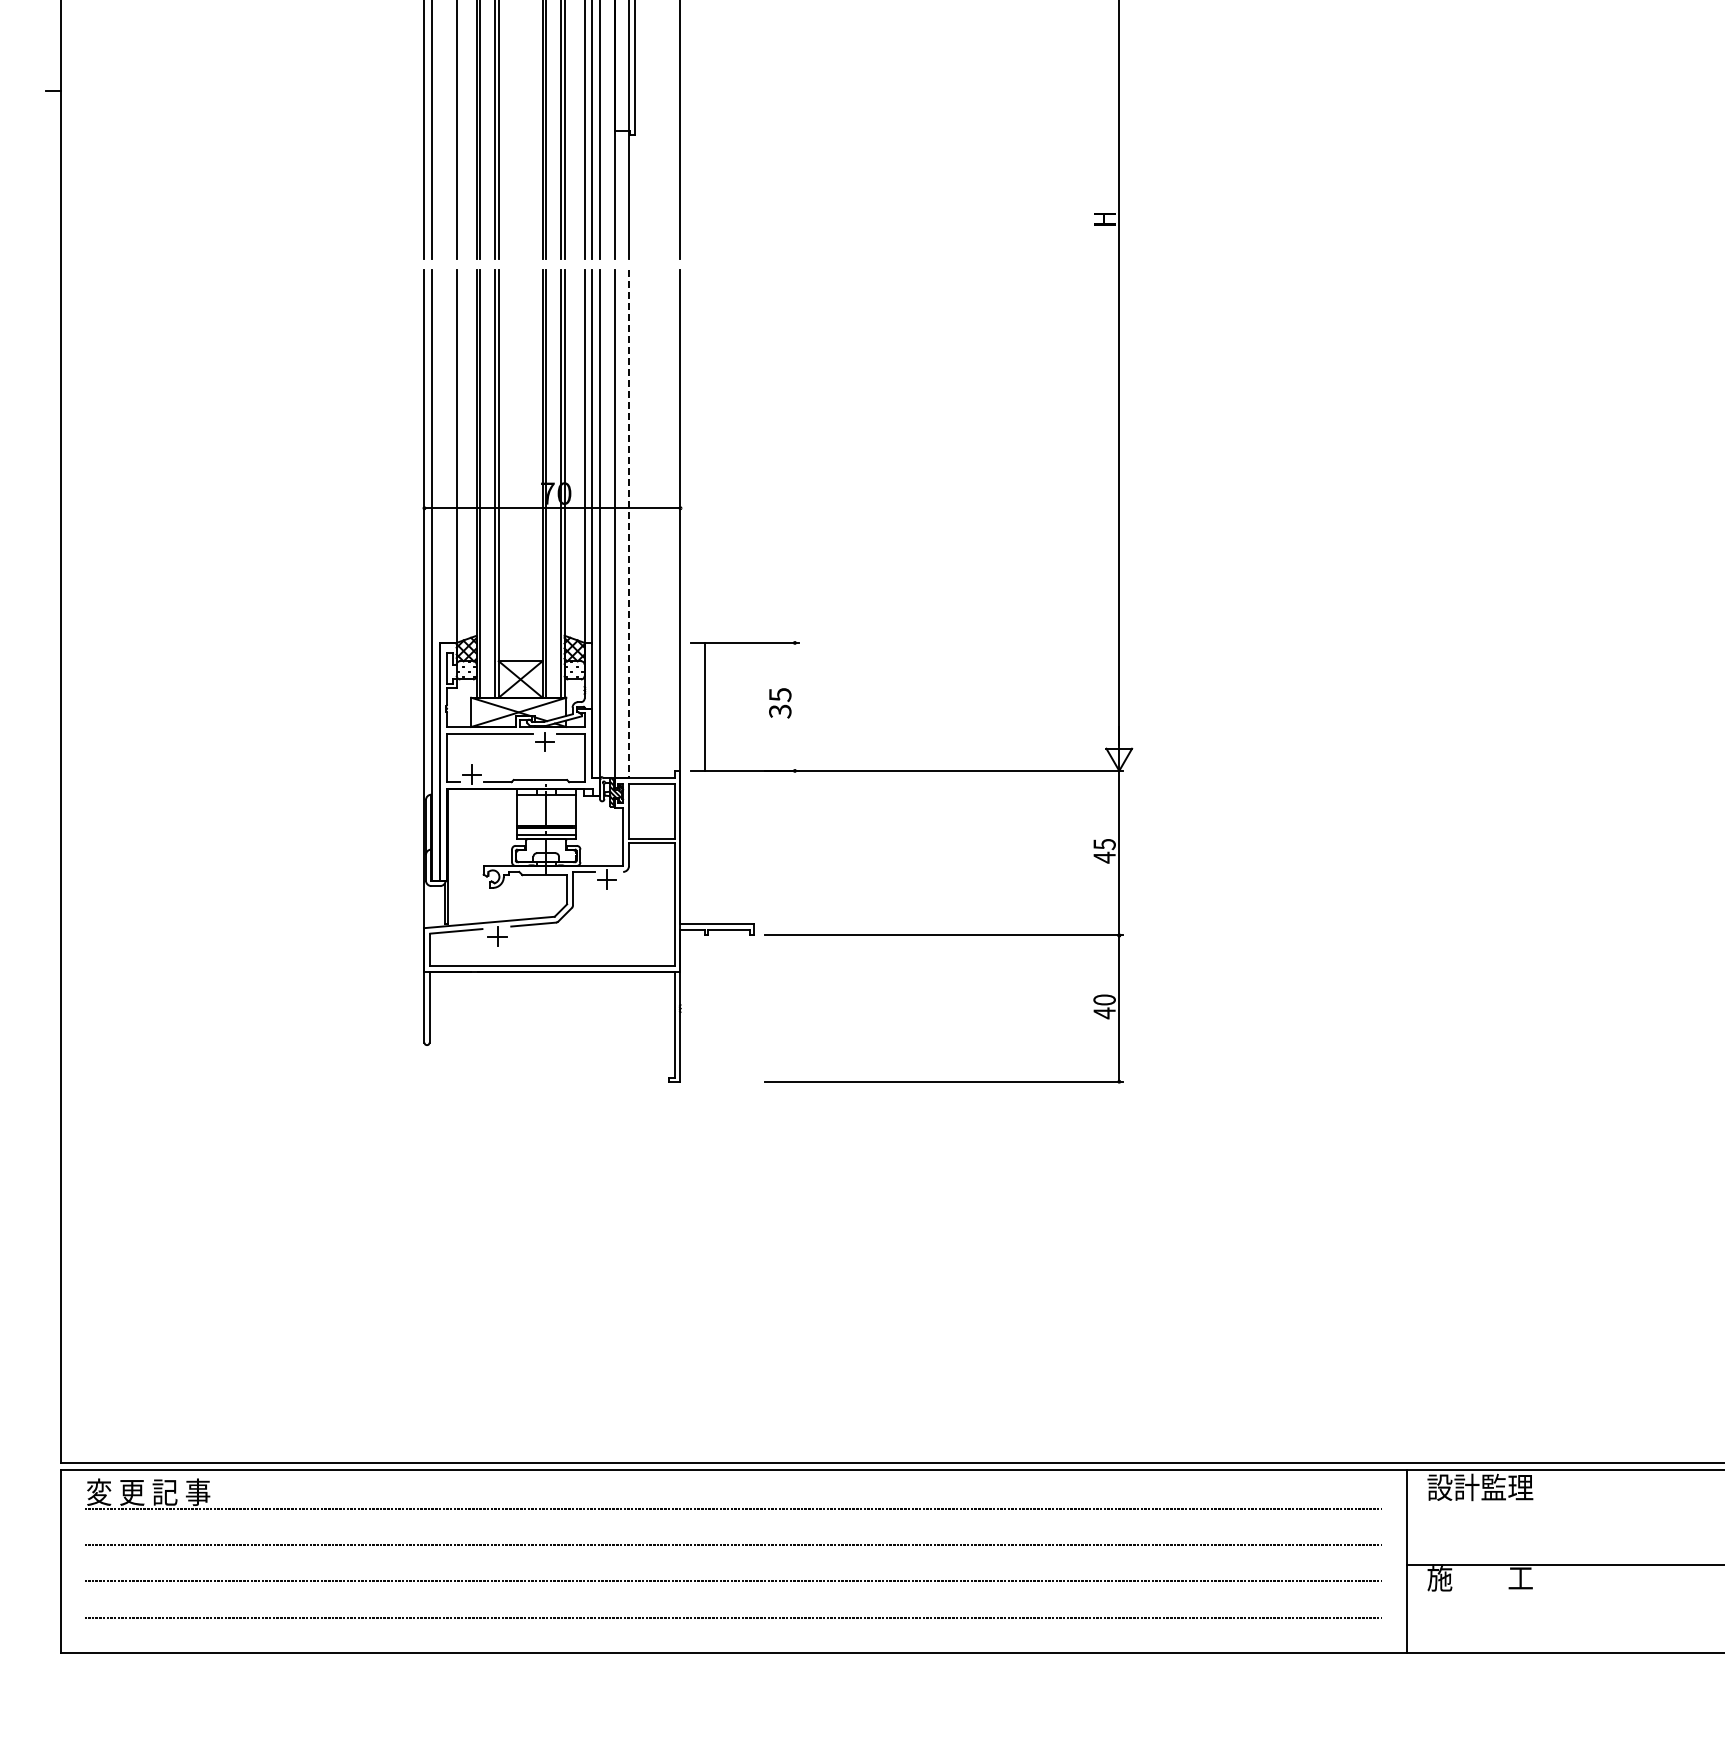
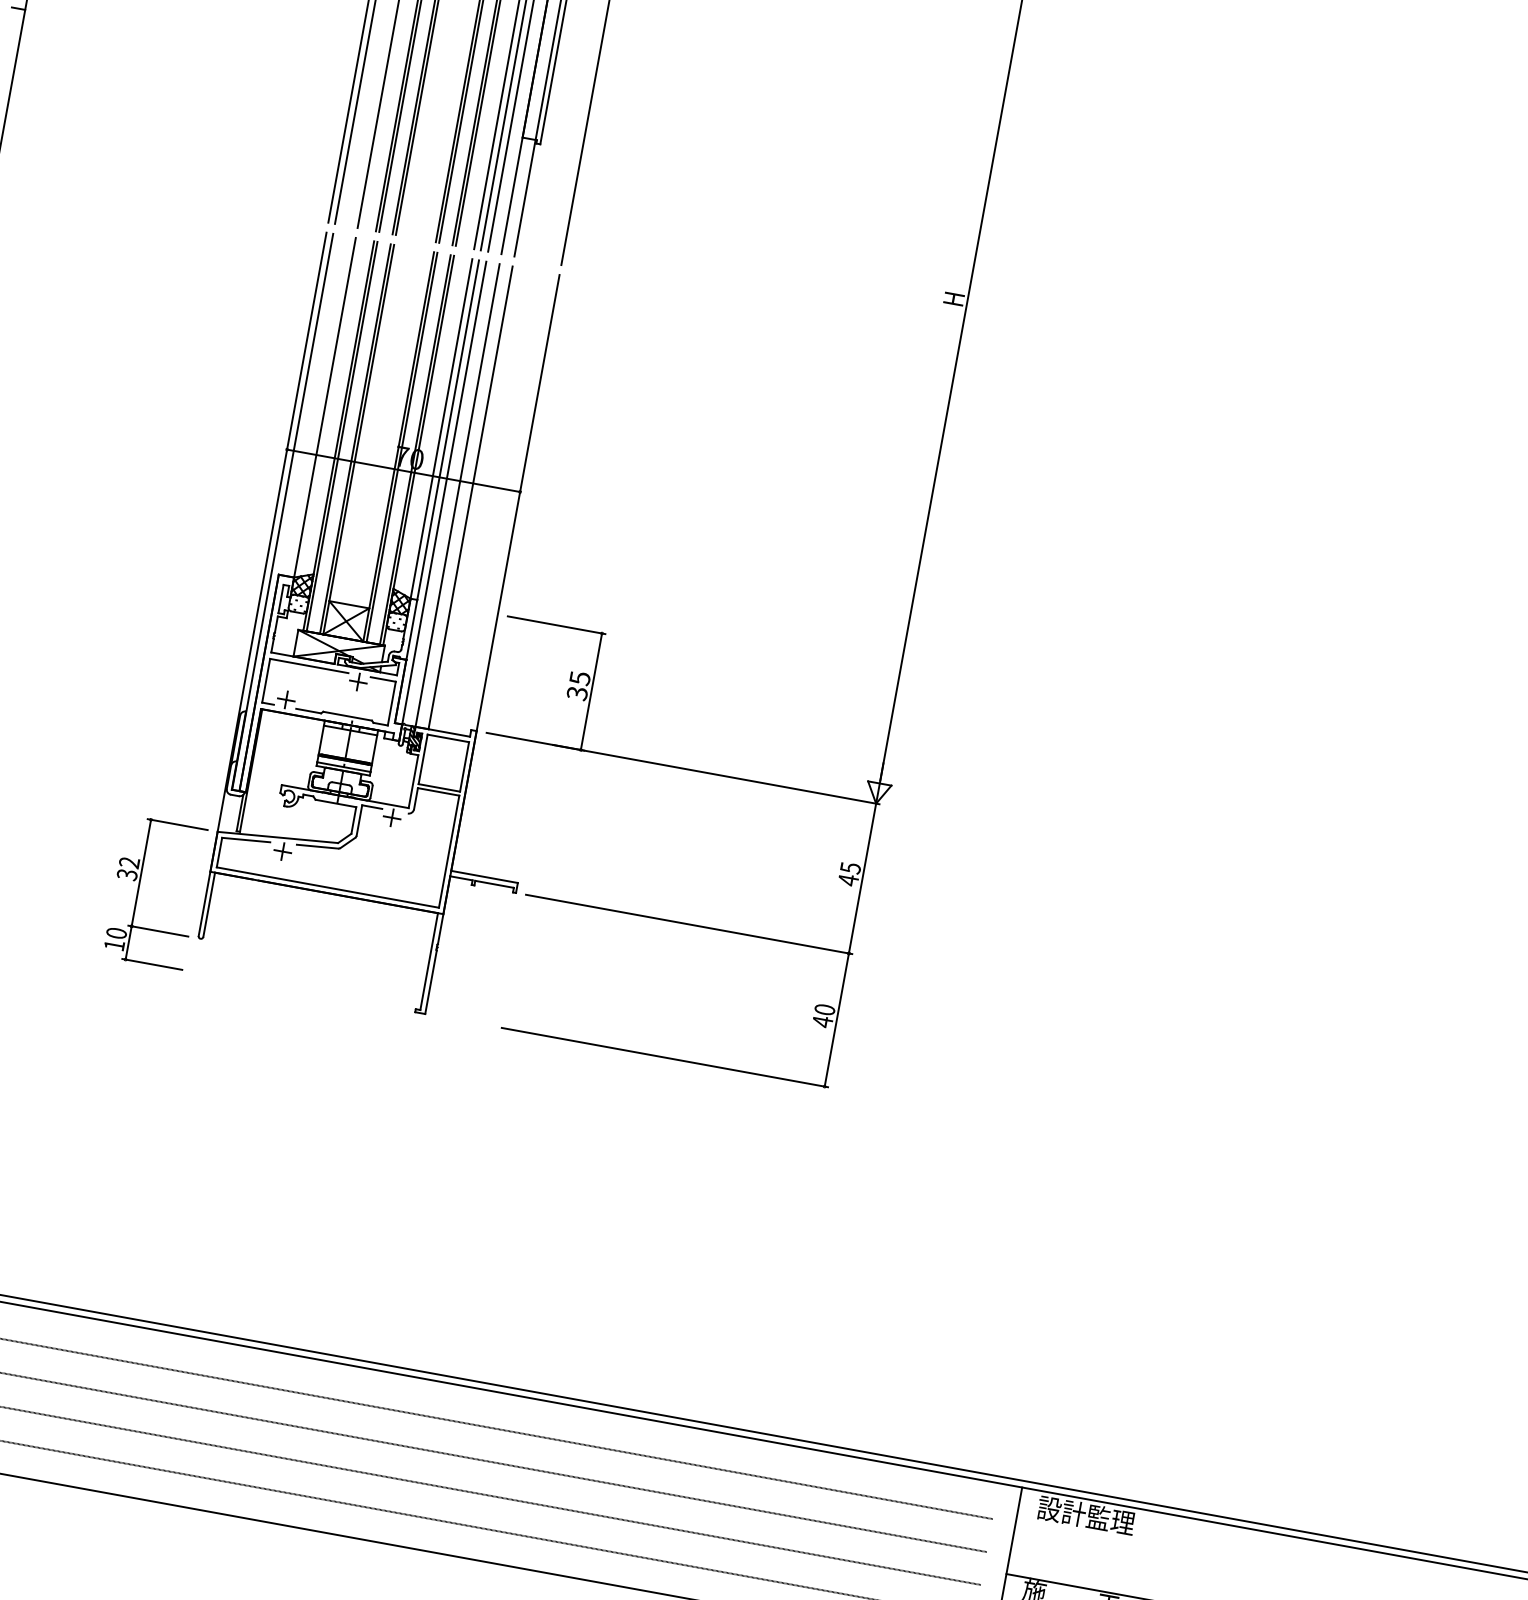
line: (628, 524) -> (470, 498), dashed -> solid
line: (704, 706) -> (591, 691), moved
part: (351, 1004) -> (138, 889), added

